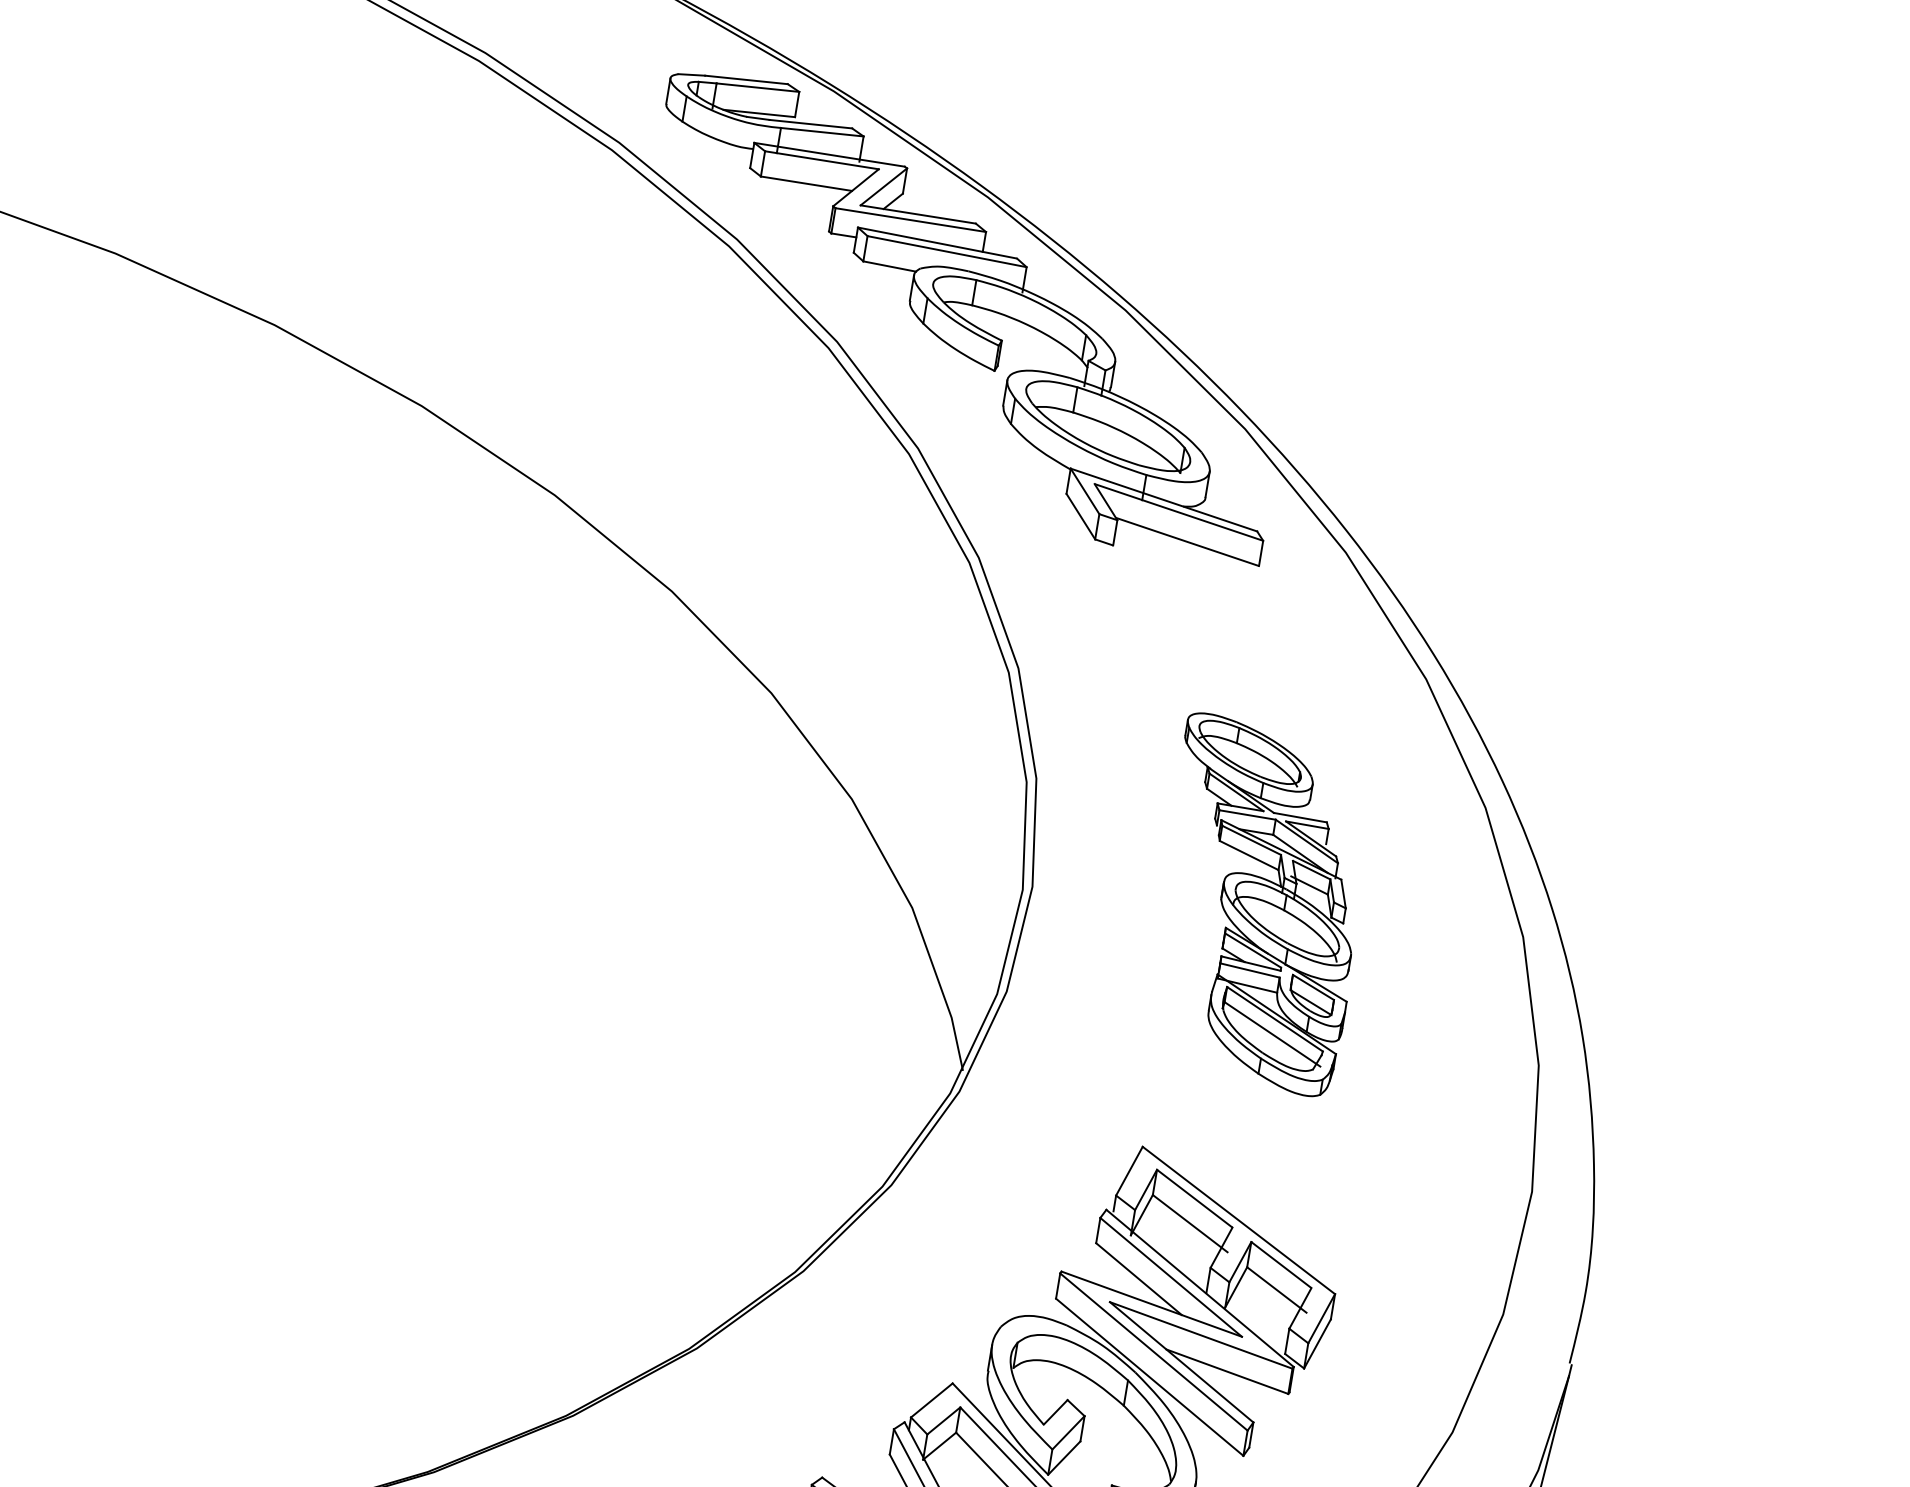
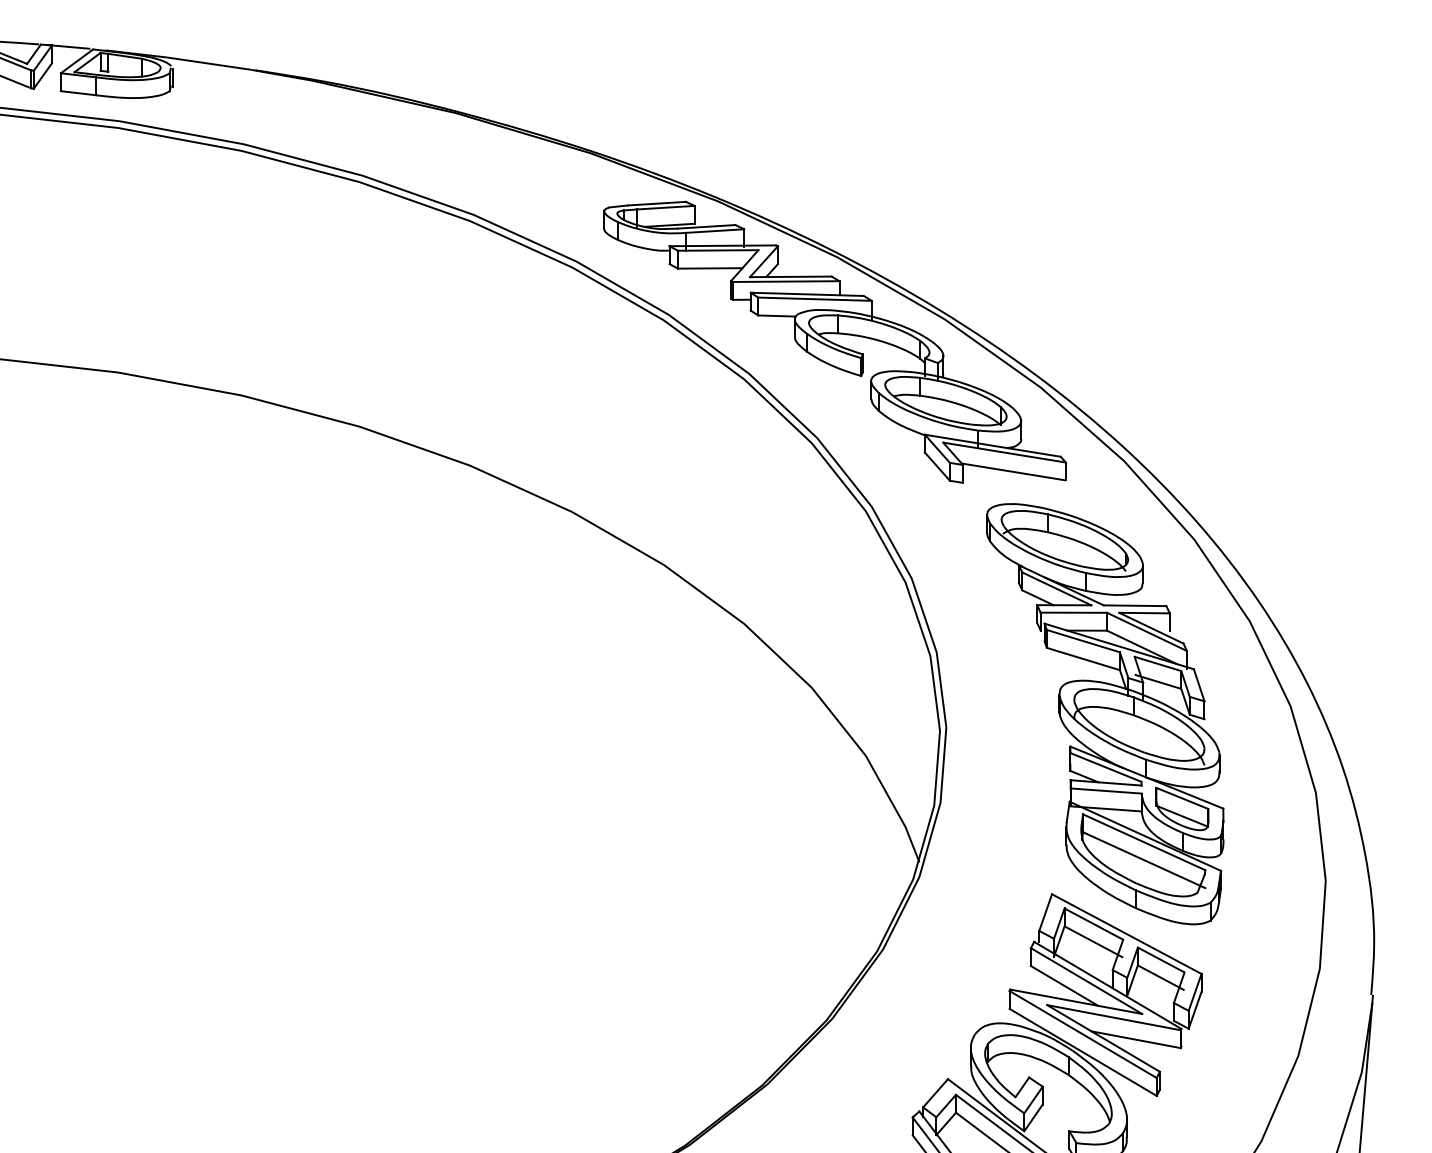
part: (1260, 905) -> (1105, 714), size x1.67

